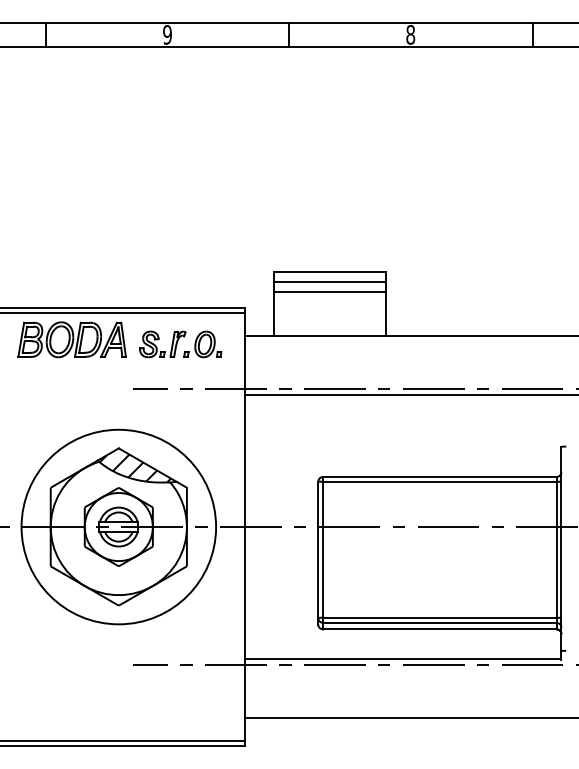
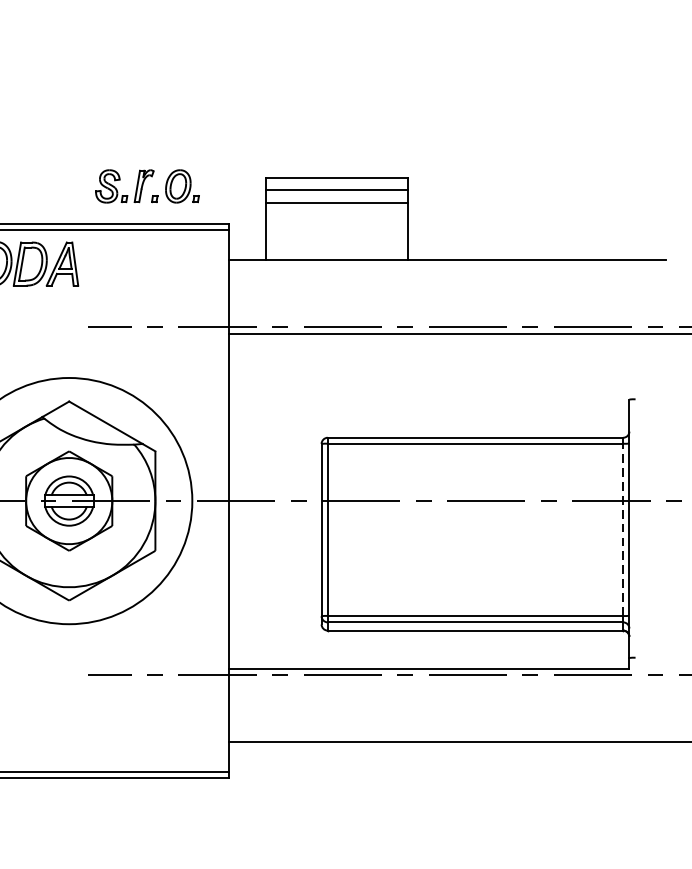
part: (180, 344) -> (147, 186), moved
hatch: (135, 468) -> (90, 426), removed
line: (556, 549) -> (623, 529), solid -> dashed

